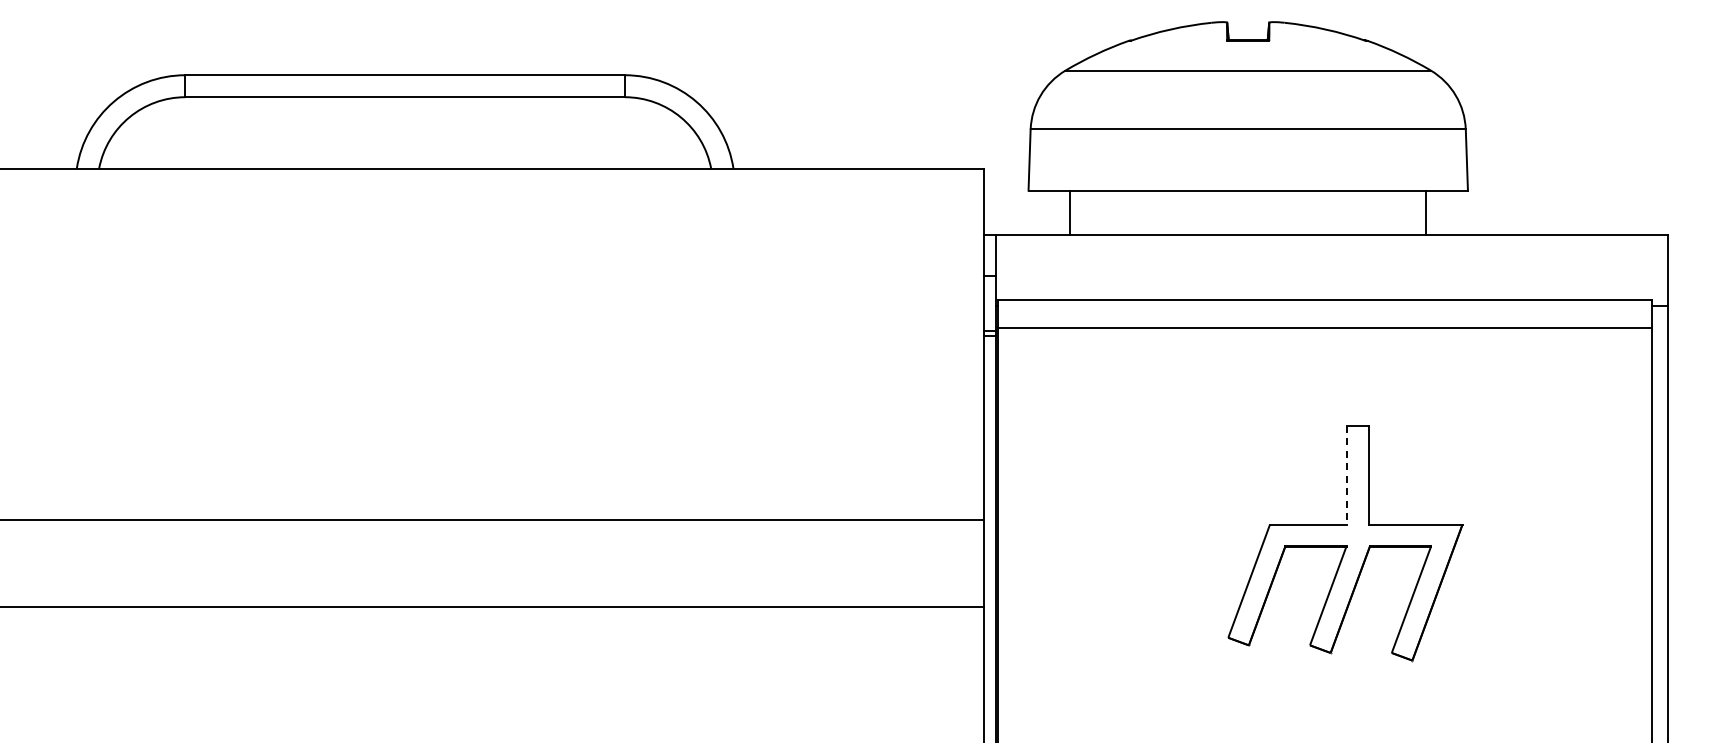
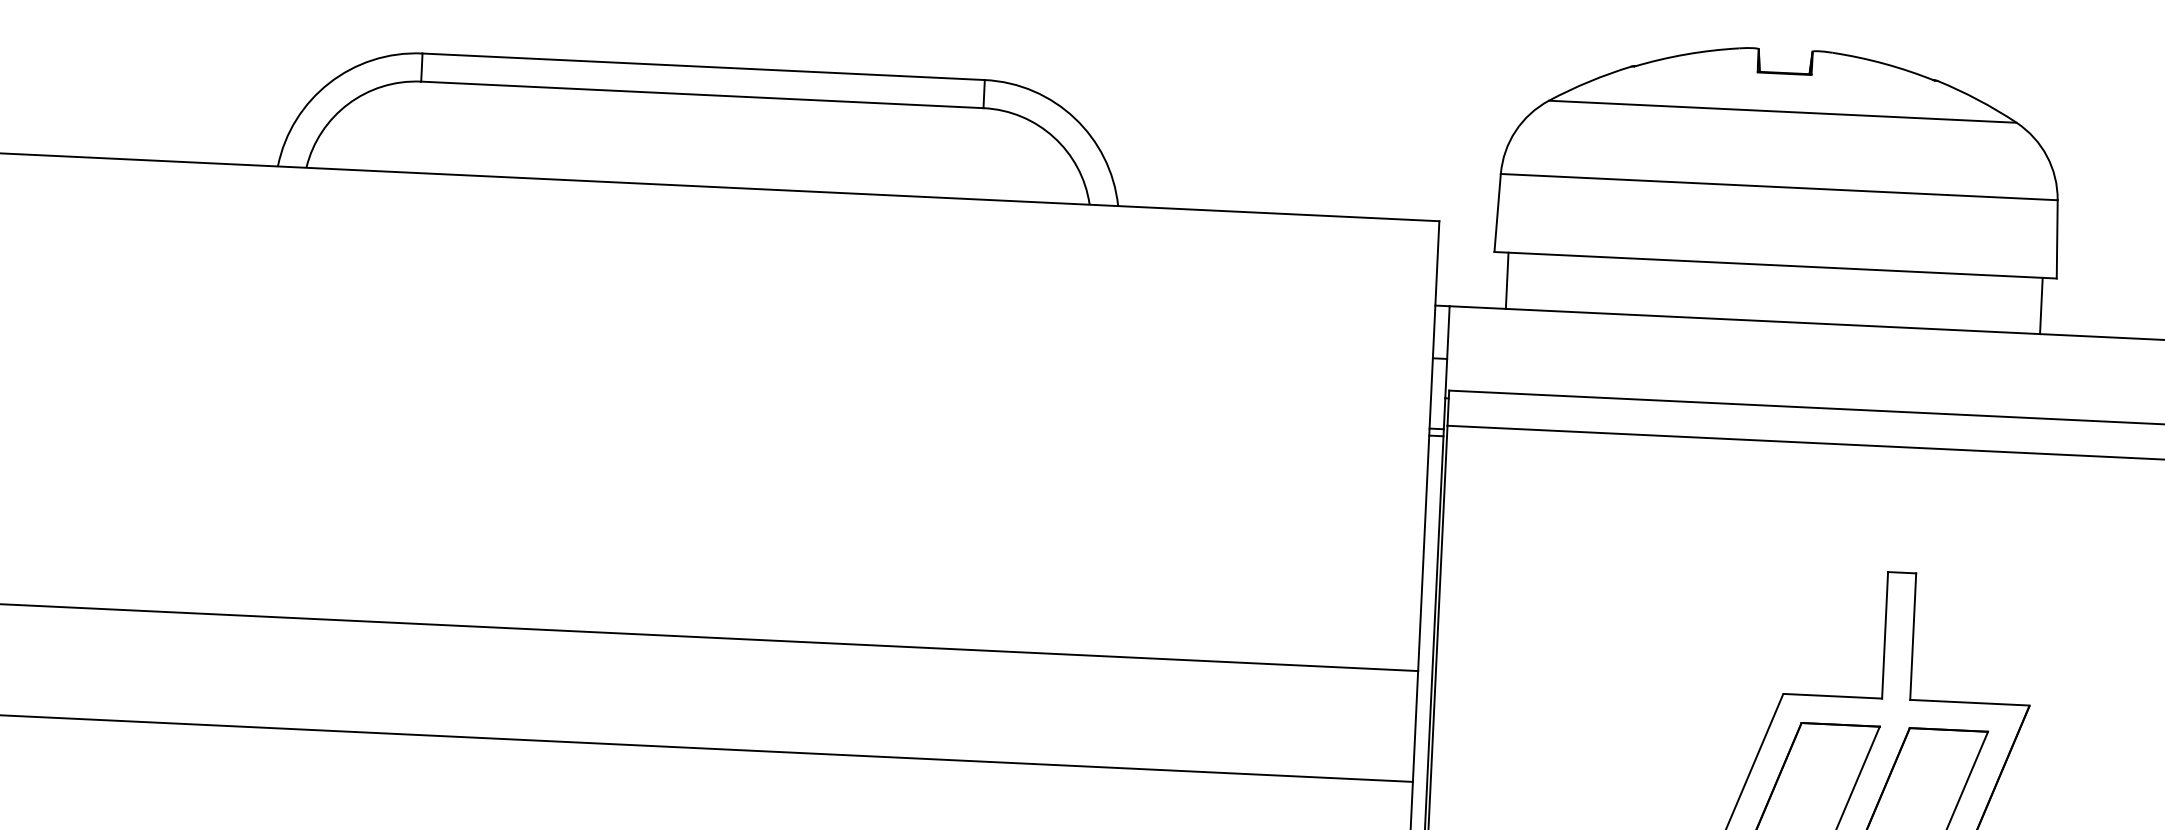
line: (1069, 212) -> (1507, 280), moved
line: (1425, 212) -> (2040, 305), moved
line: (1347, 475) -> (1885, 635), dashed -> solid

